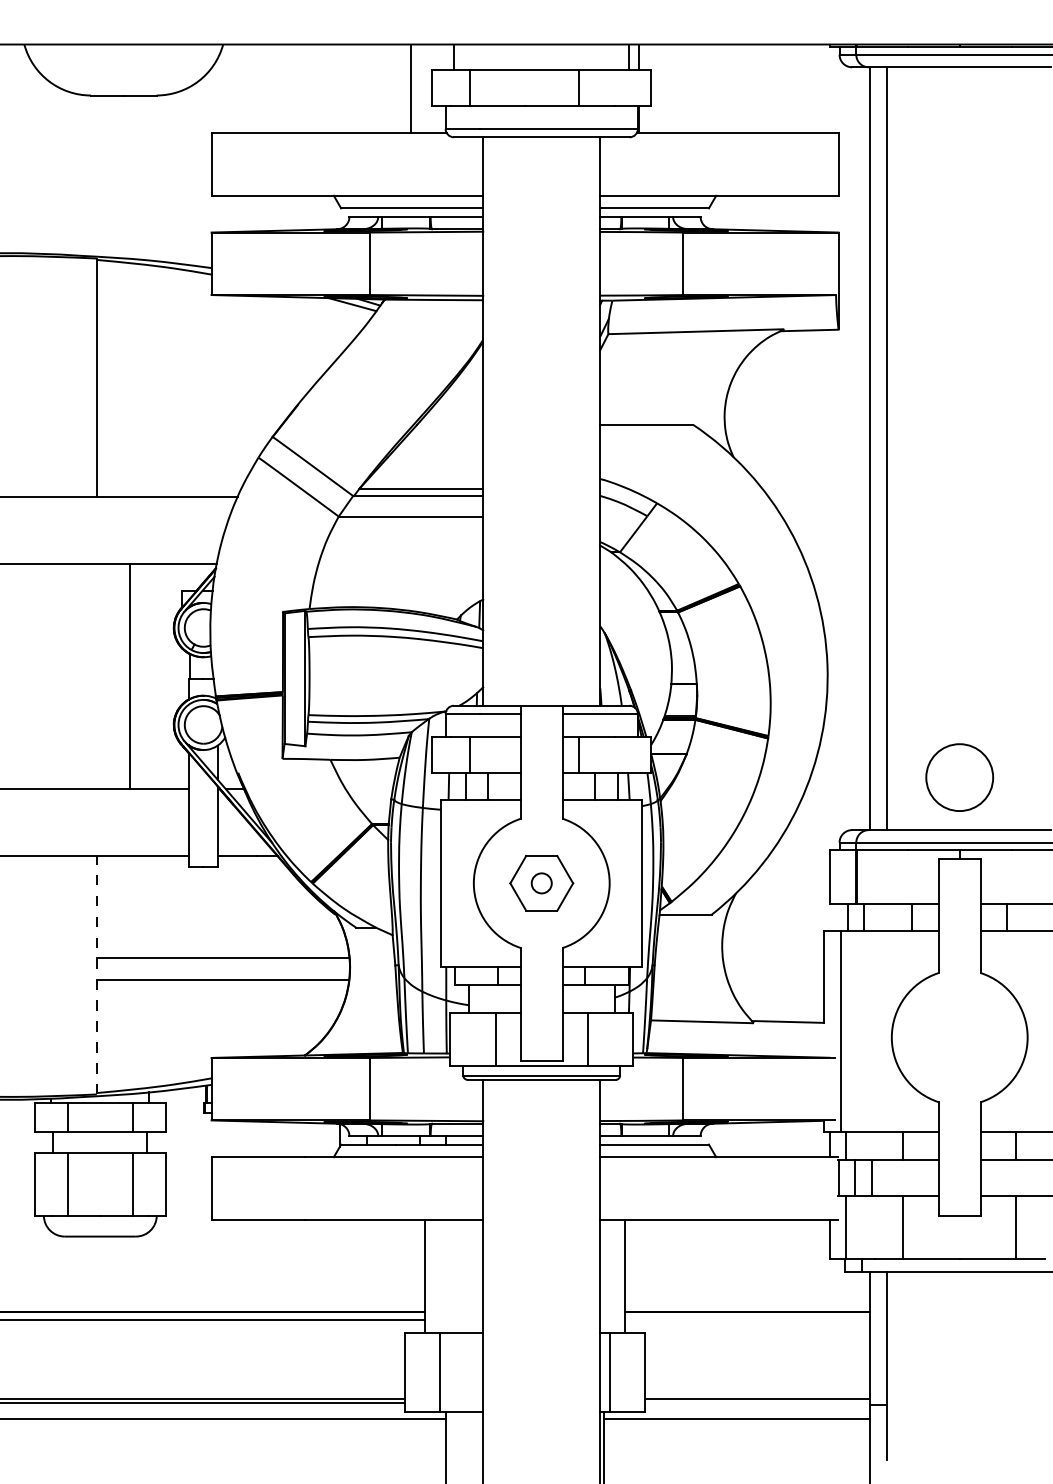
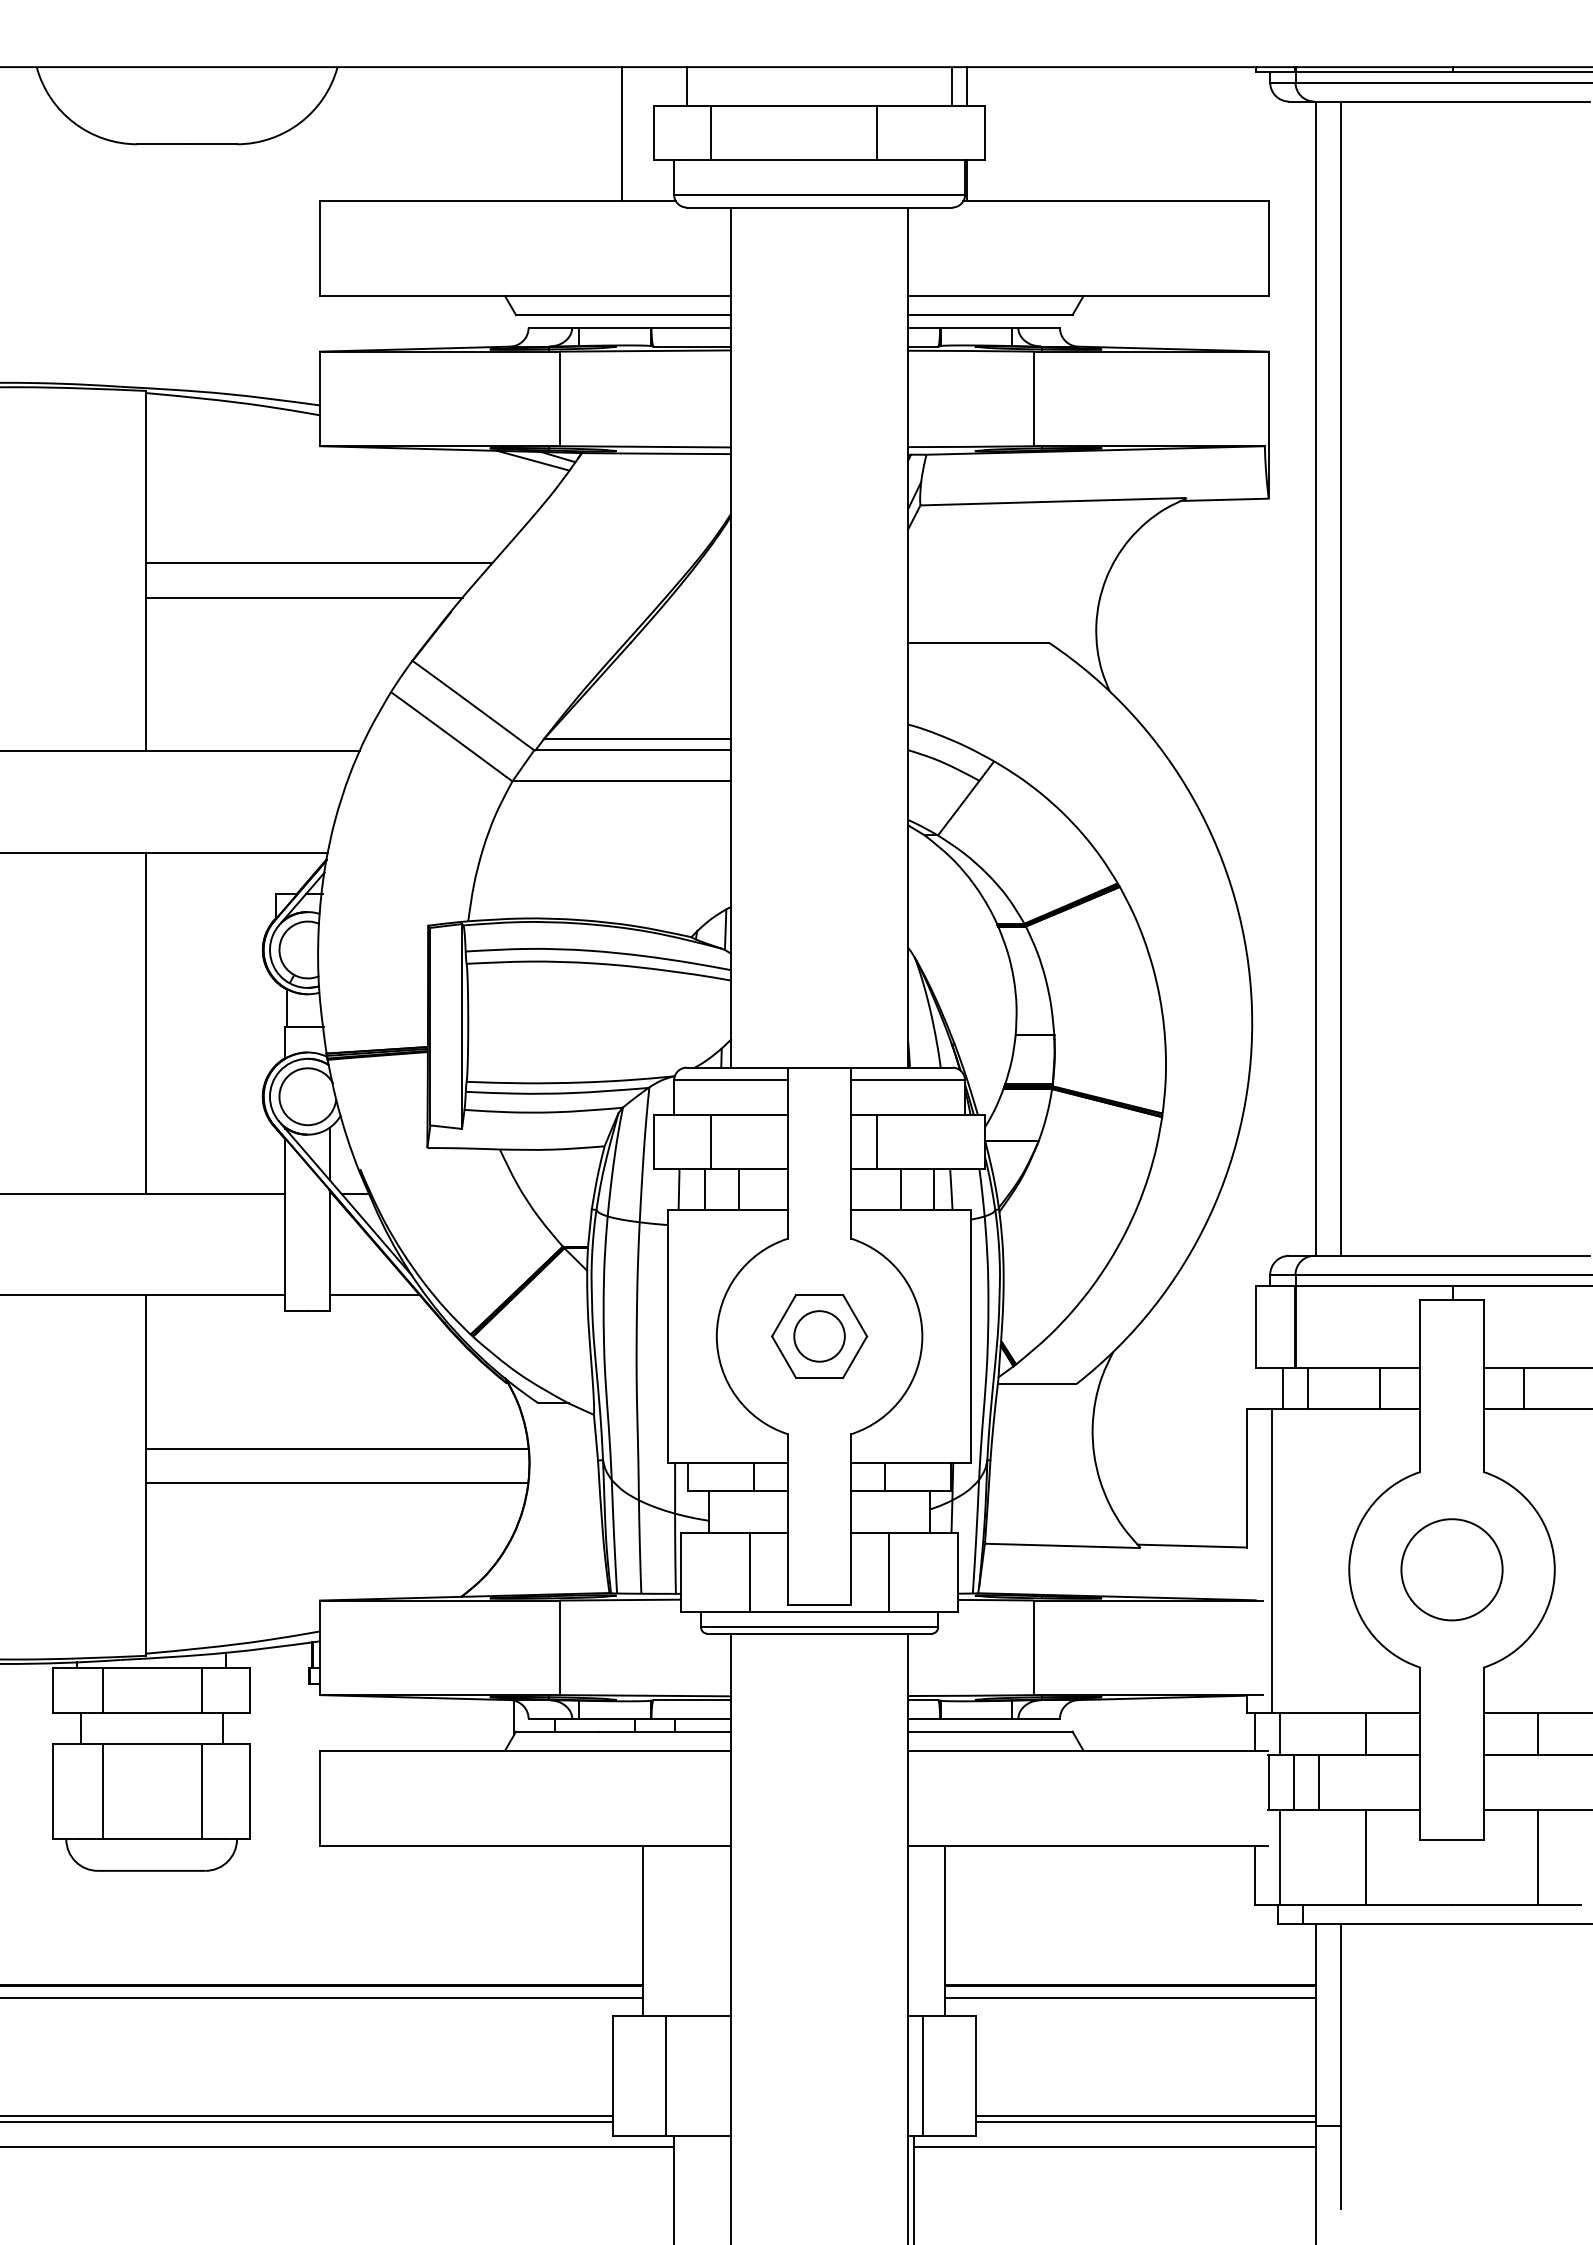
line: (210, 372) -> (318, 563), added
line: (200, 395) -> (303, 598), added
line: (129, 676) -> (145, 1023), moved
circle: (959, 777) -> (1451, 1569), moved
circle: (541, 883) -> (819, 1336), size x1.67
line: (96, 974) -> (145, 1474), dashed -> solid
line: (746, 1320) -> (1129, 1997), added
line: (756, 1402) -> (1144, 2121), added

